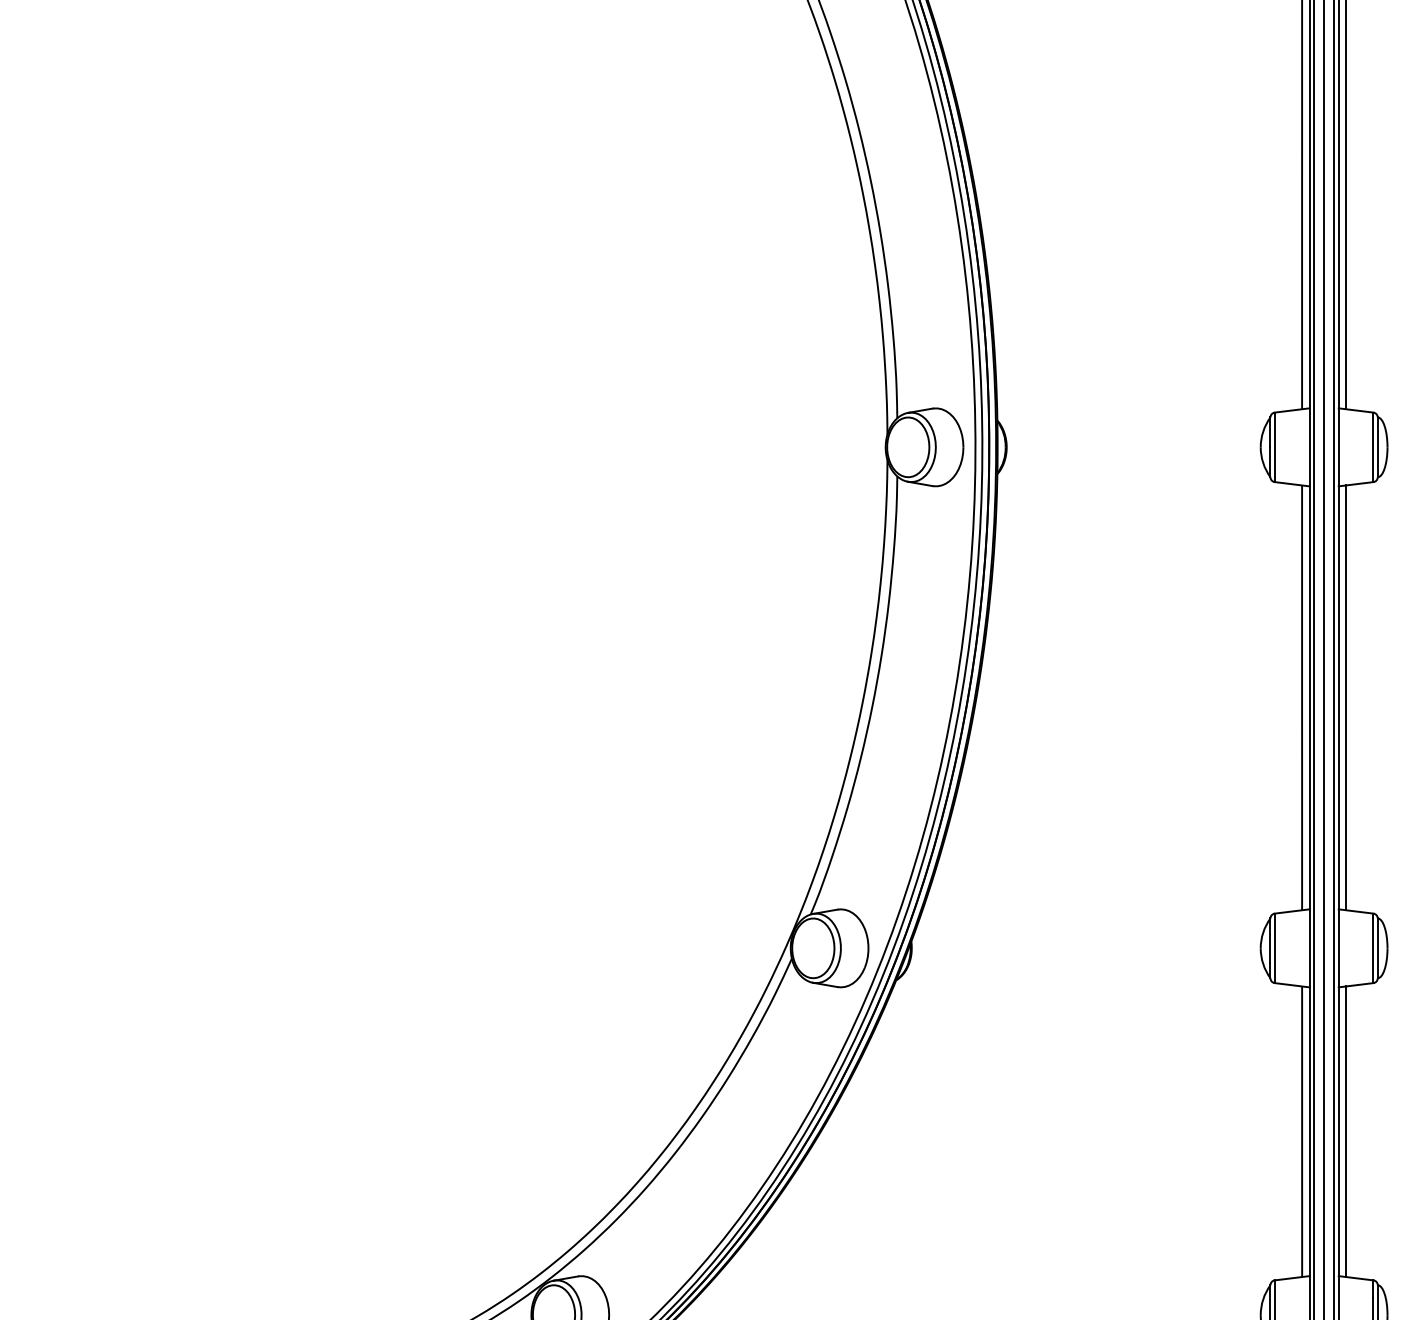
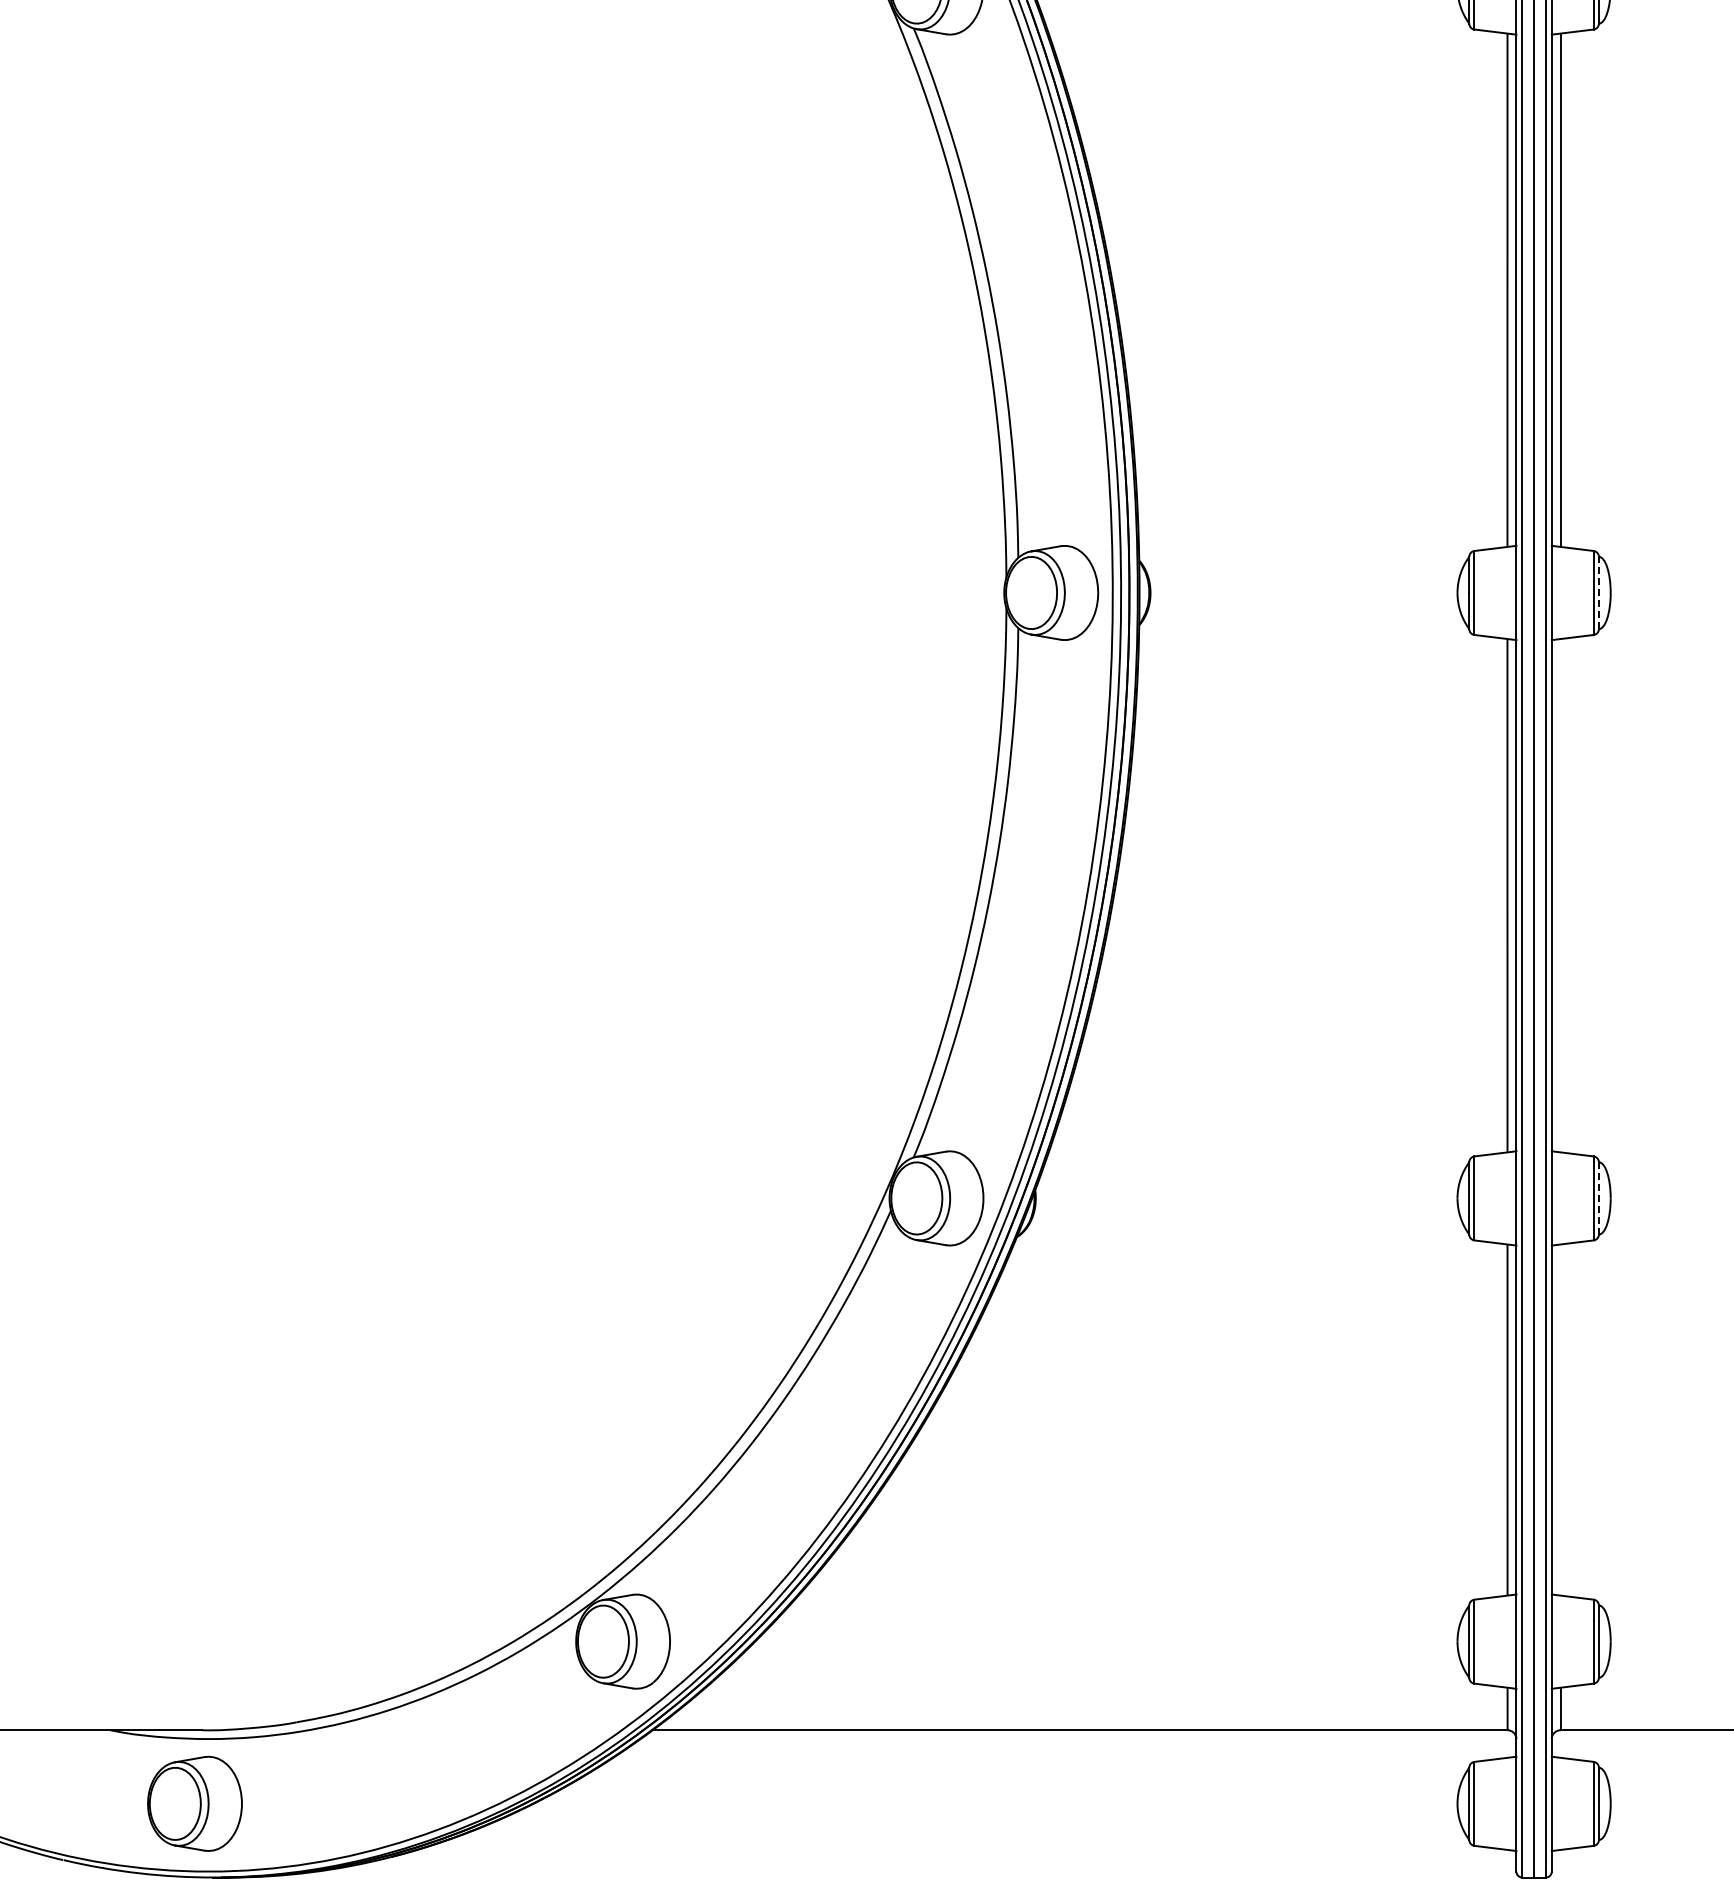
line: (1377, 446) -> (1598, 592), solid -> dashed
line: (1345, 697) -> (1560, 895), removed
line: (1377, 947) -> (1598, 1197), solid -> dashed
line: (1345, 1131) -> (1560, 1419), removed

